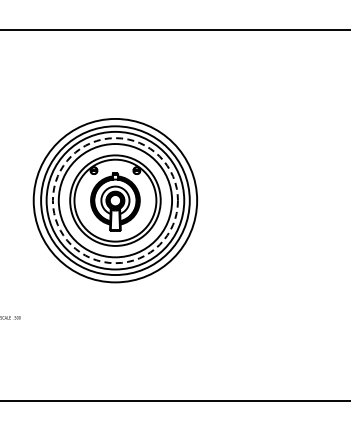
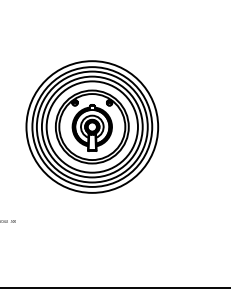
circle: (114, 200) -> (91, 126), dashed -> solid

